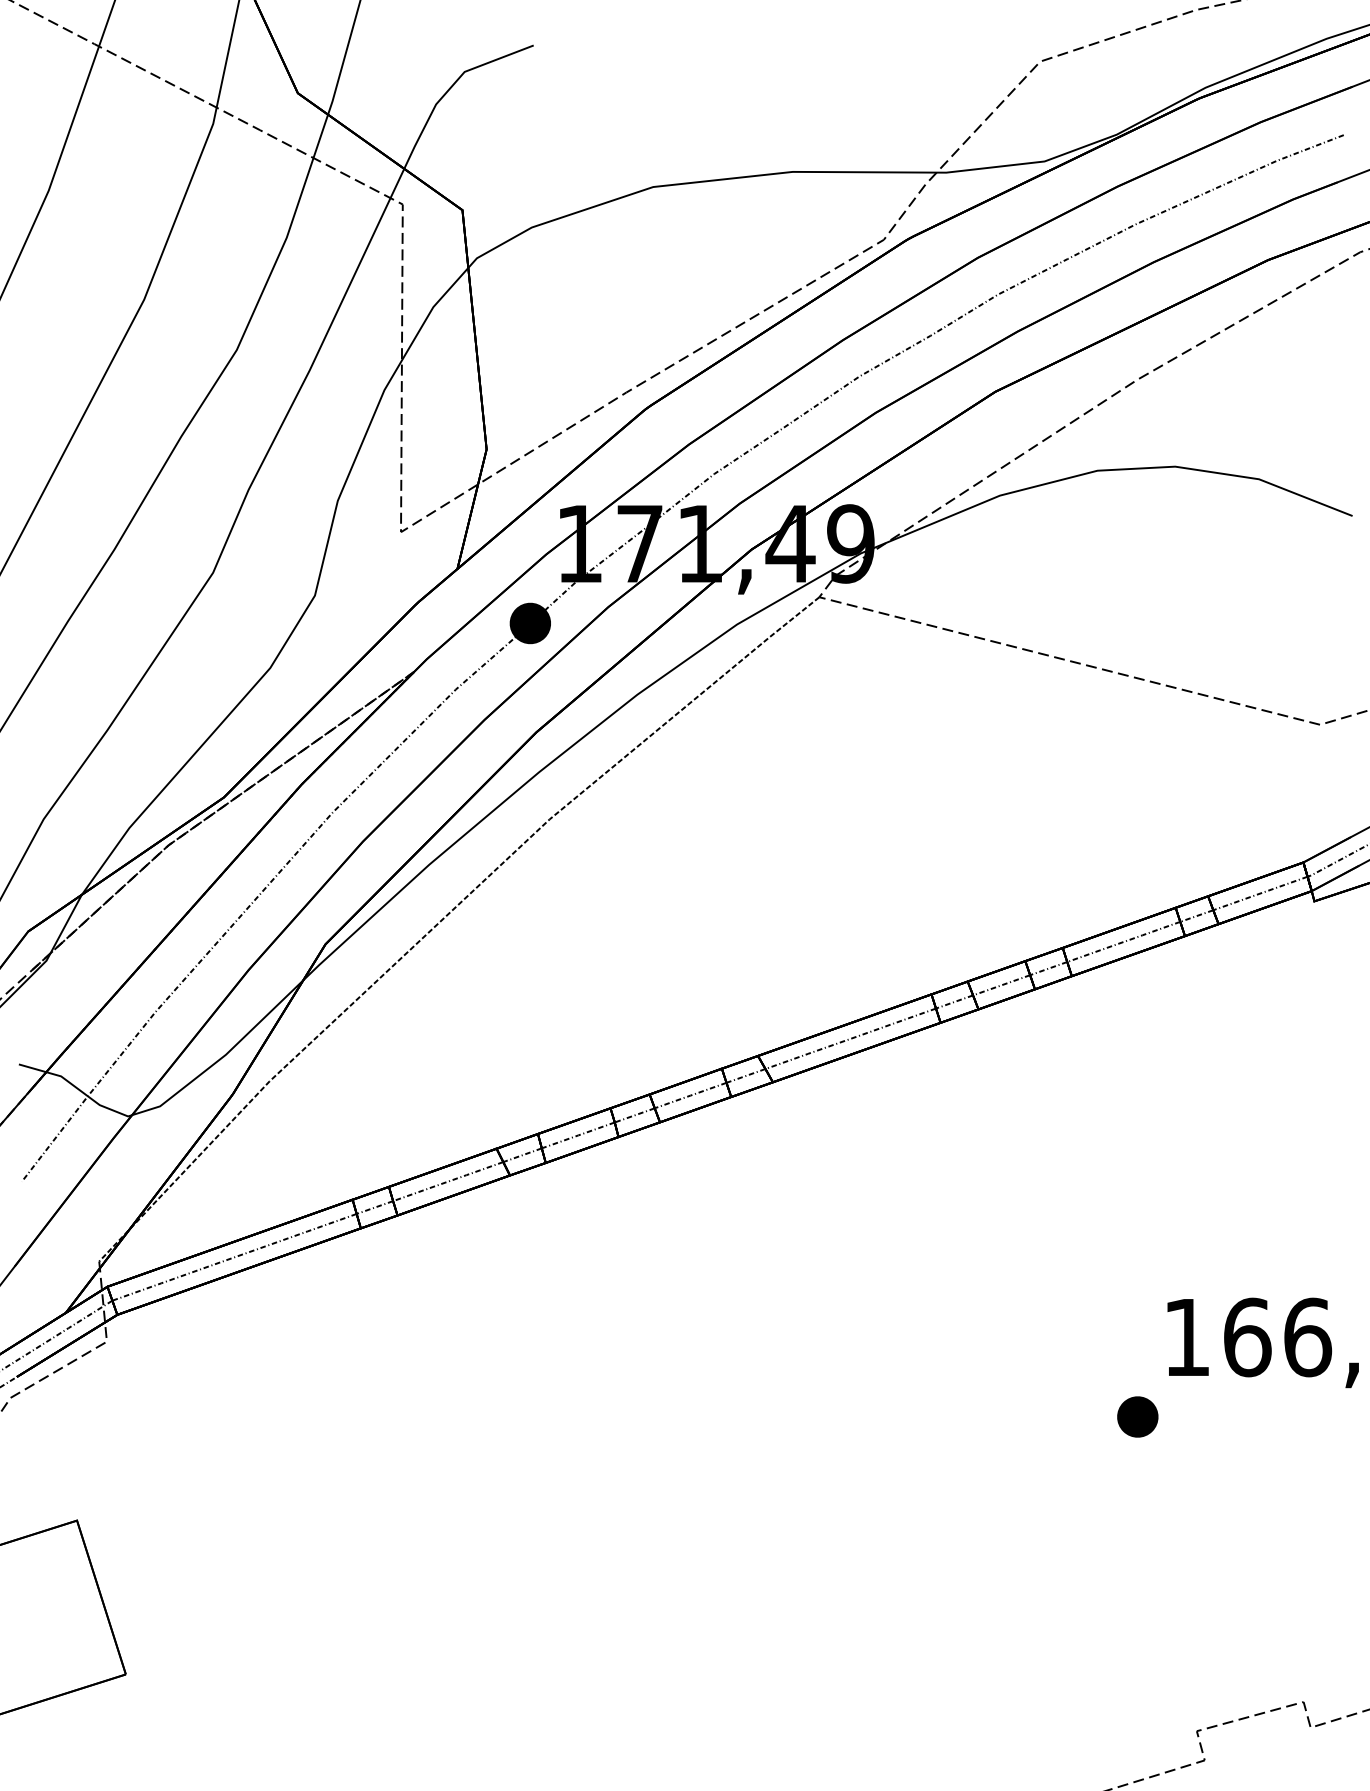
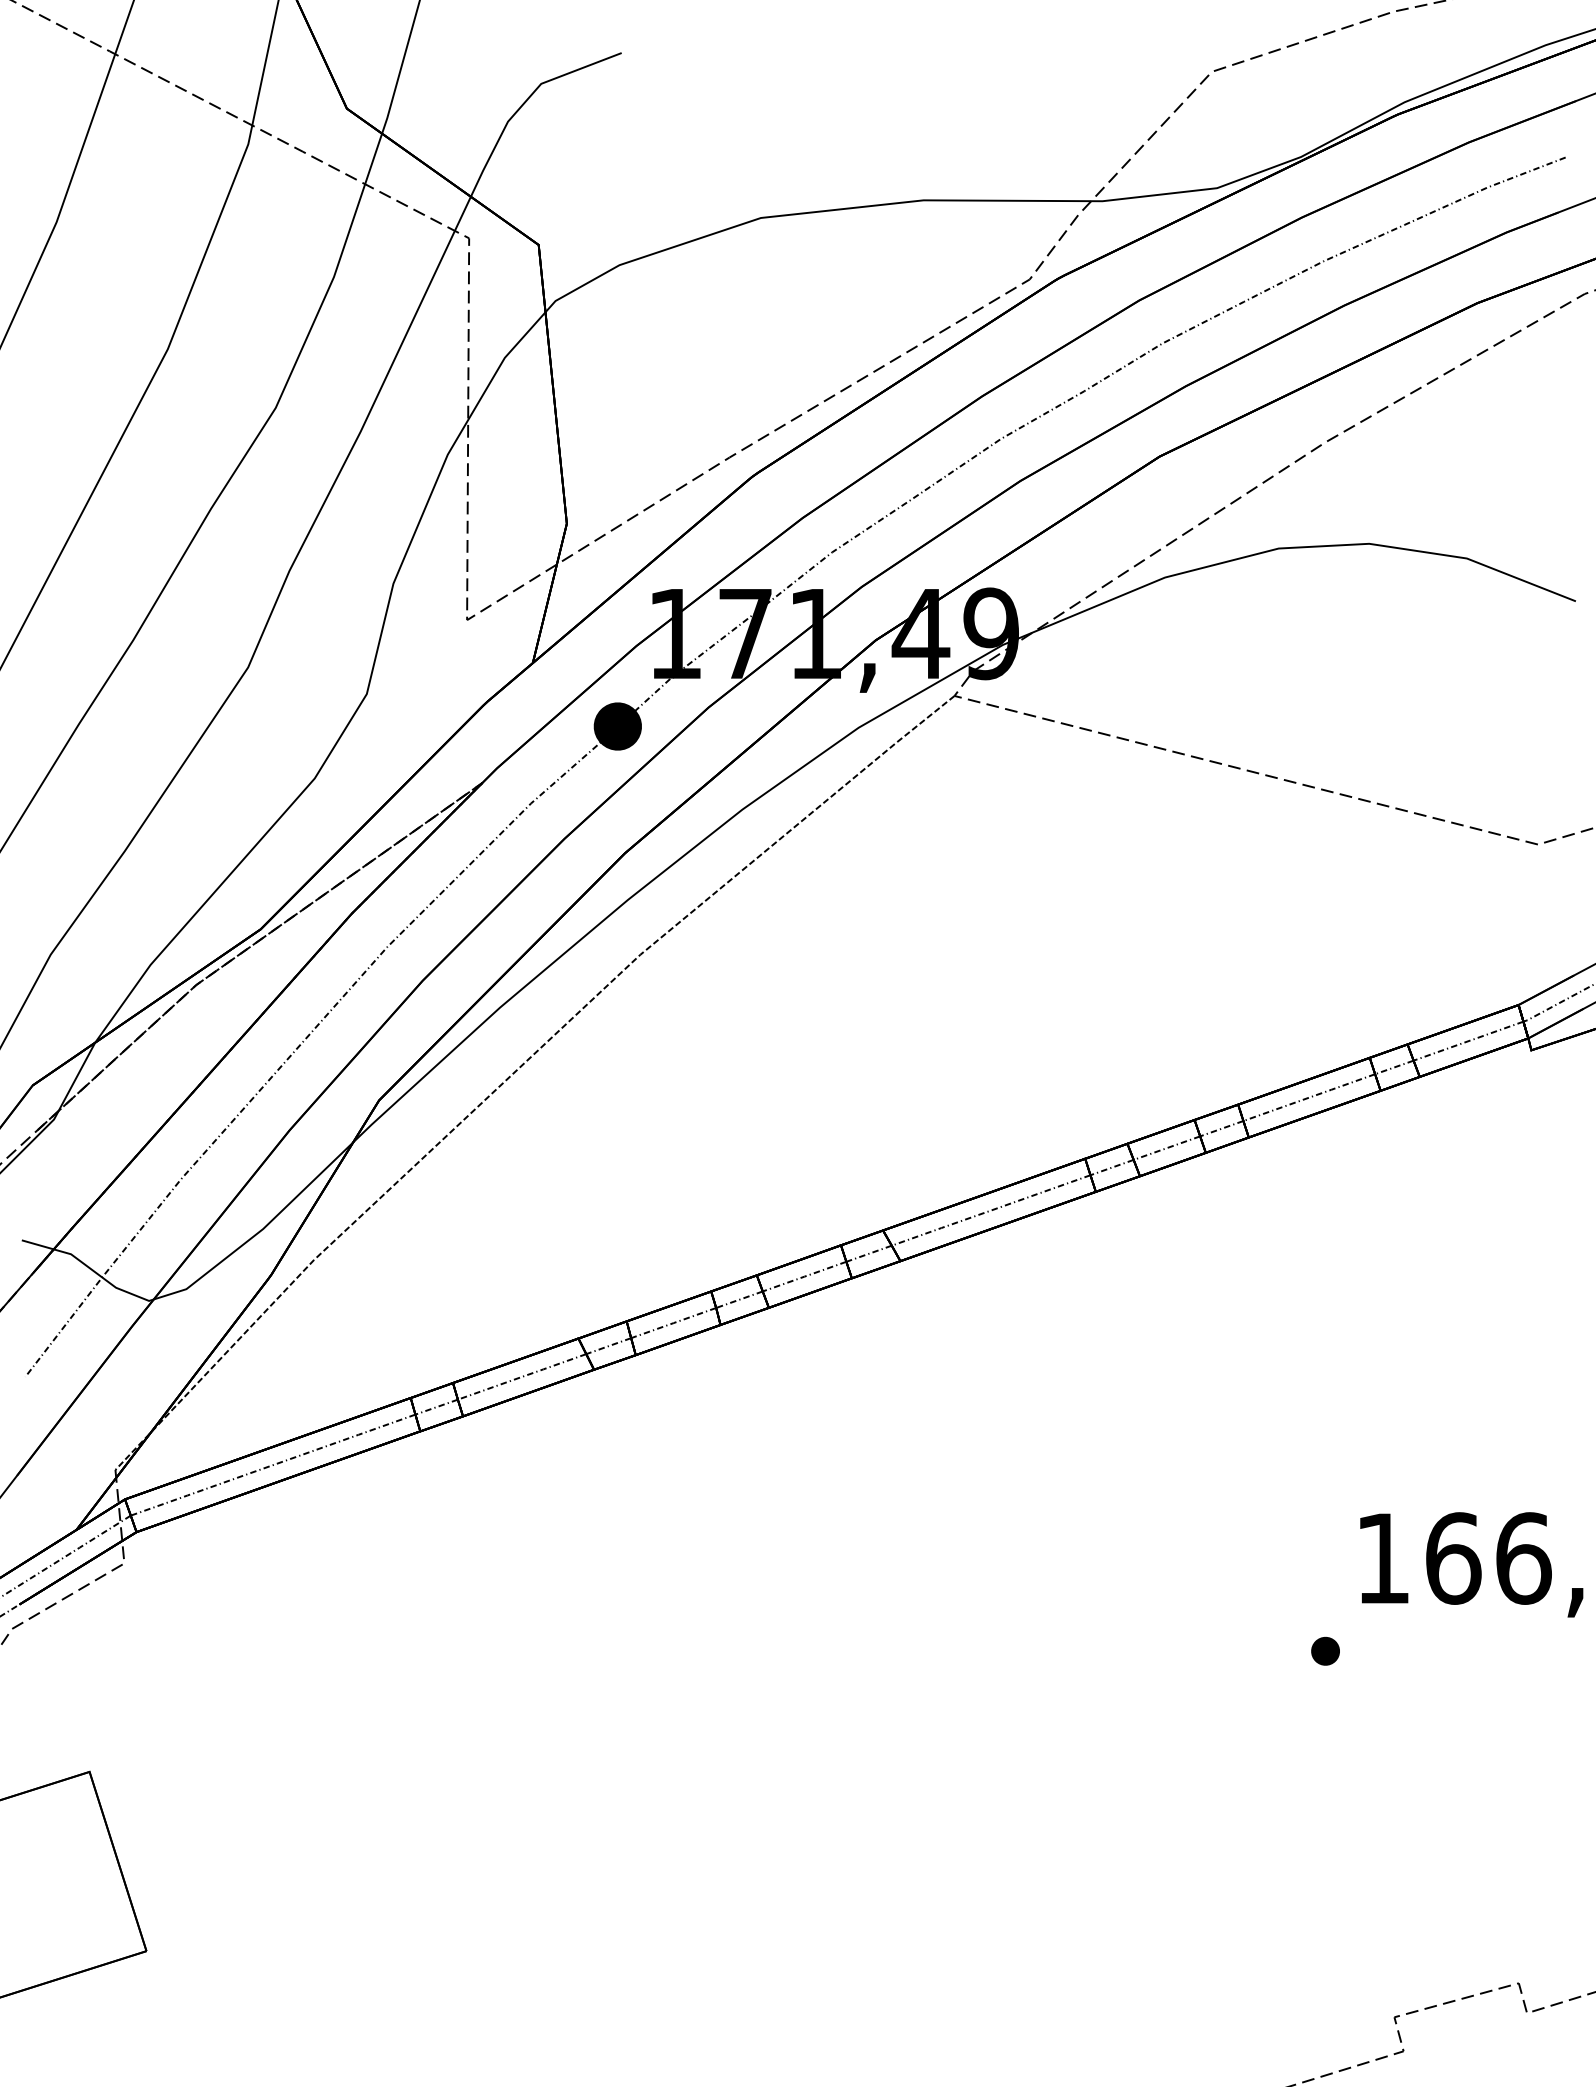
part: (1137, 1417) -> (1325, 1651), size x0.6

